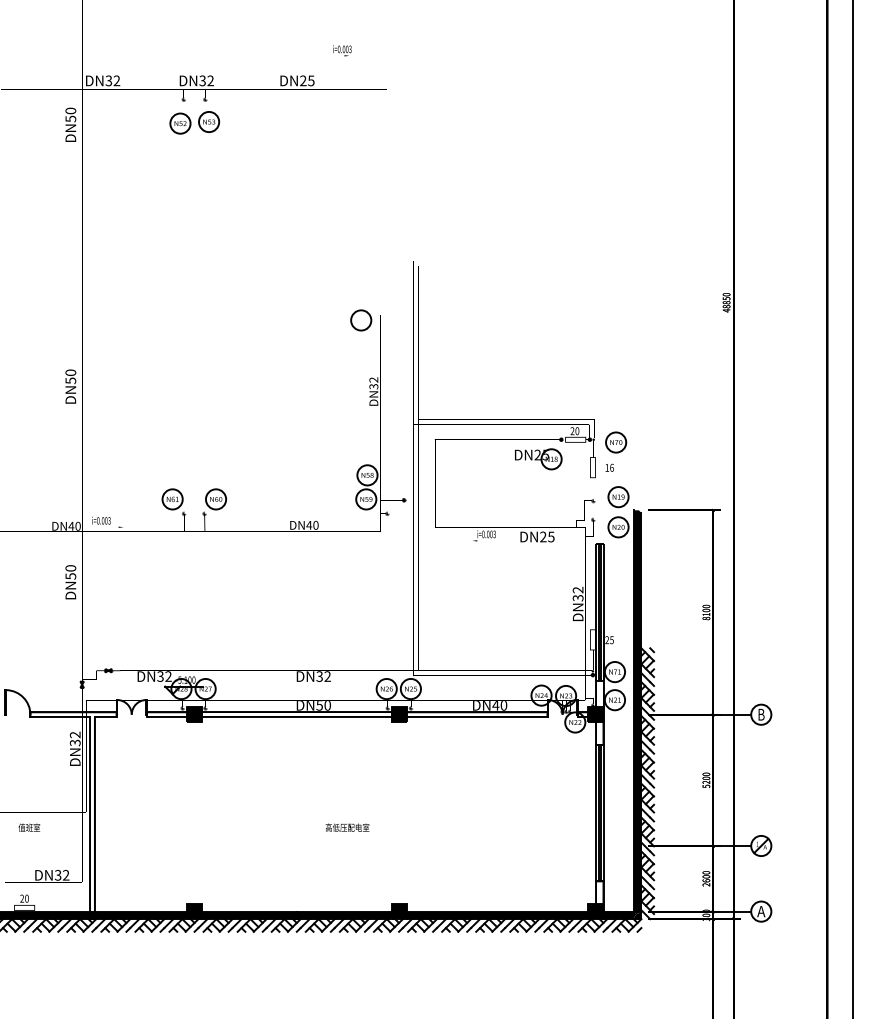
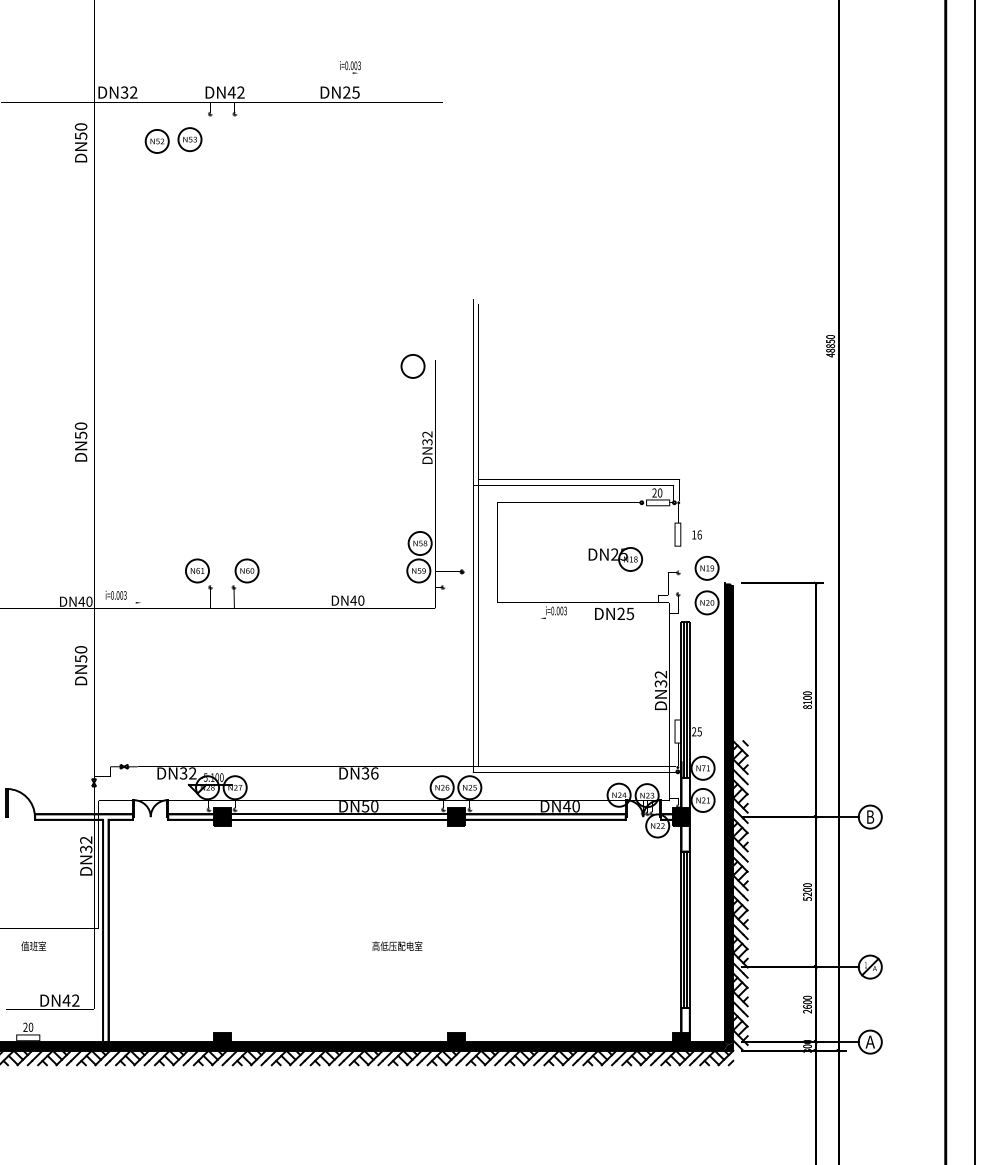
text: (342, 50) -> (350, 67), moved
text: (202, 80) -> (231, 92), DN32 -> DN42
part: (194, 122) -> (173, 140), moved
part: (616, 442) -> (704, 505), removed
part: (538, 459) -> (615, 559), moved
text: (327, 676) -> (374, 773), DN32 -> DN36
text: (57, 875) -> (65, 1000), DN32 -> DN42

